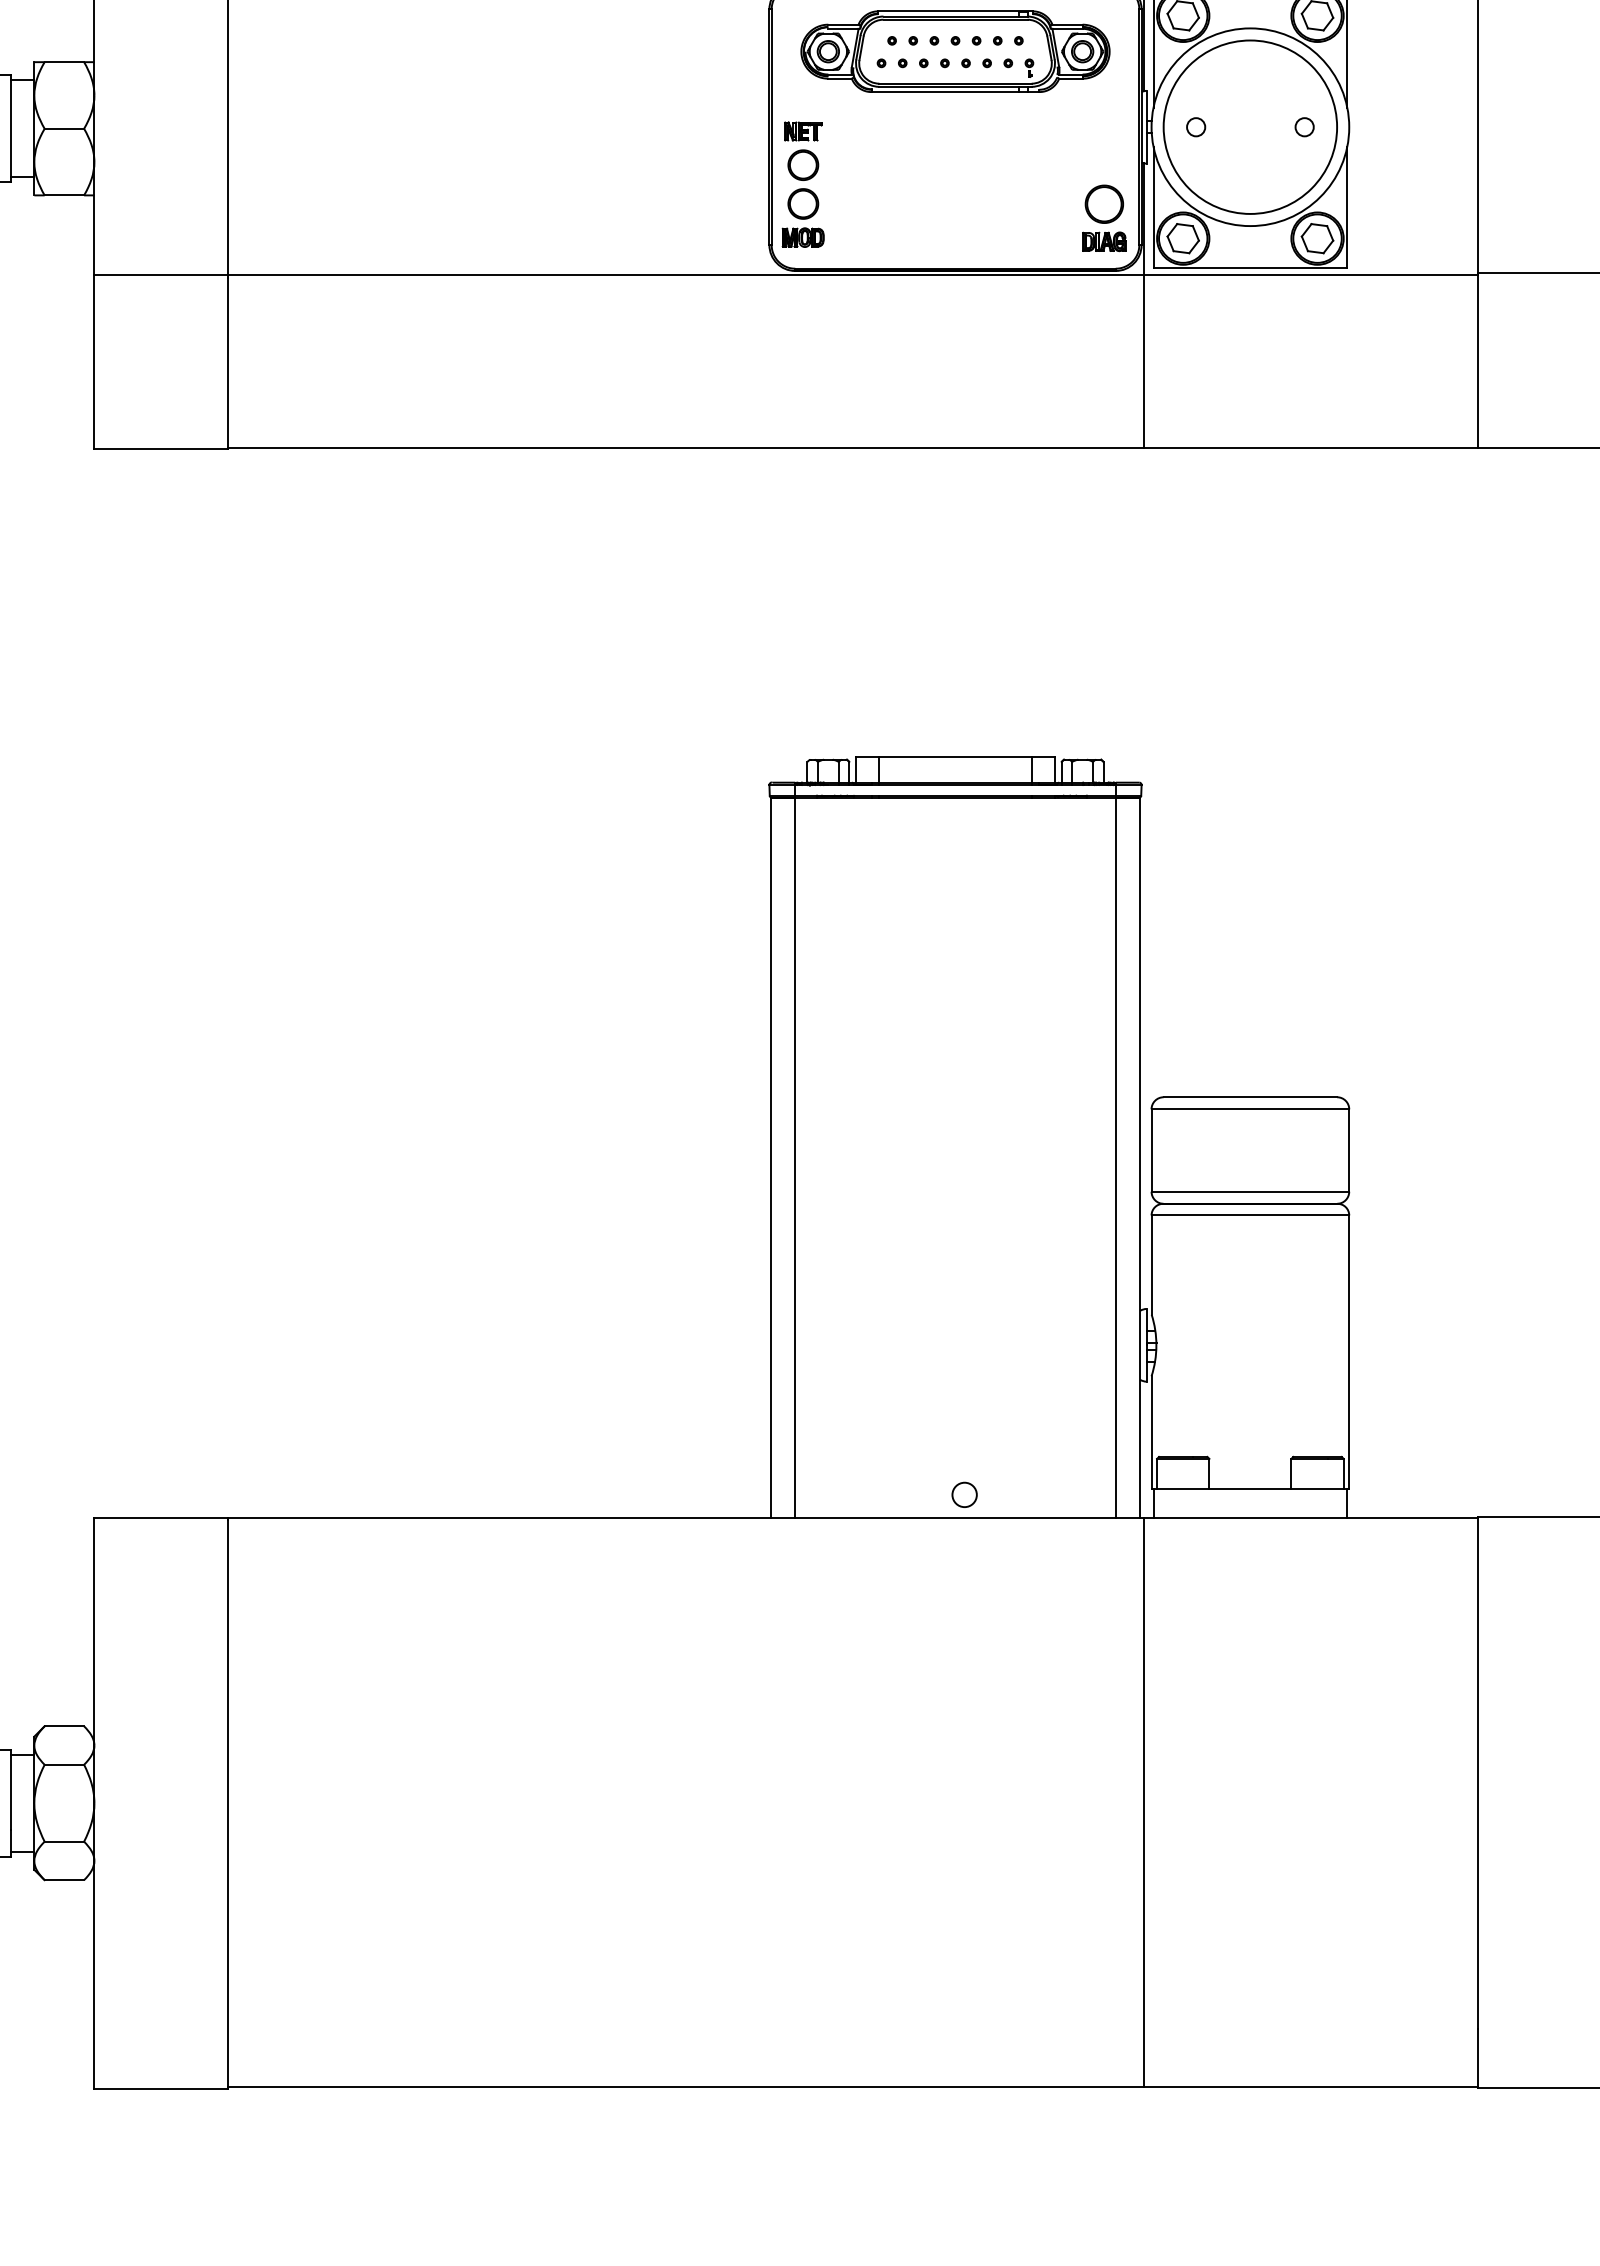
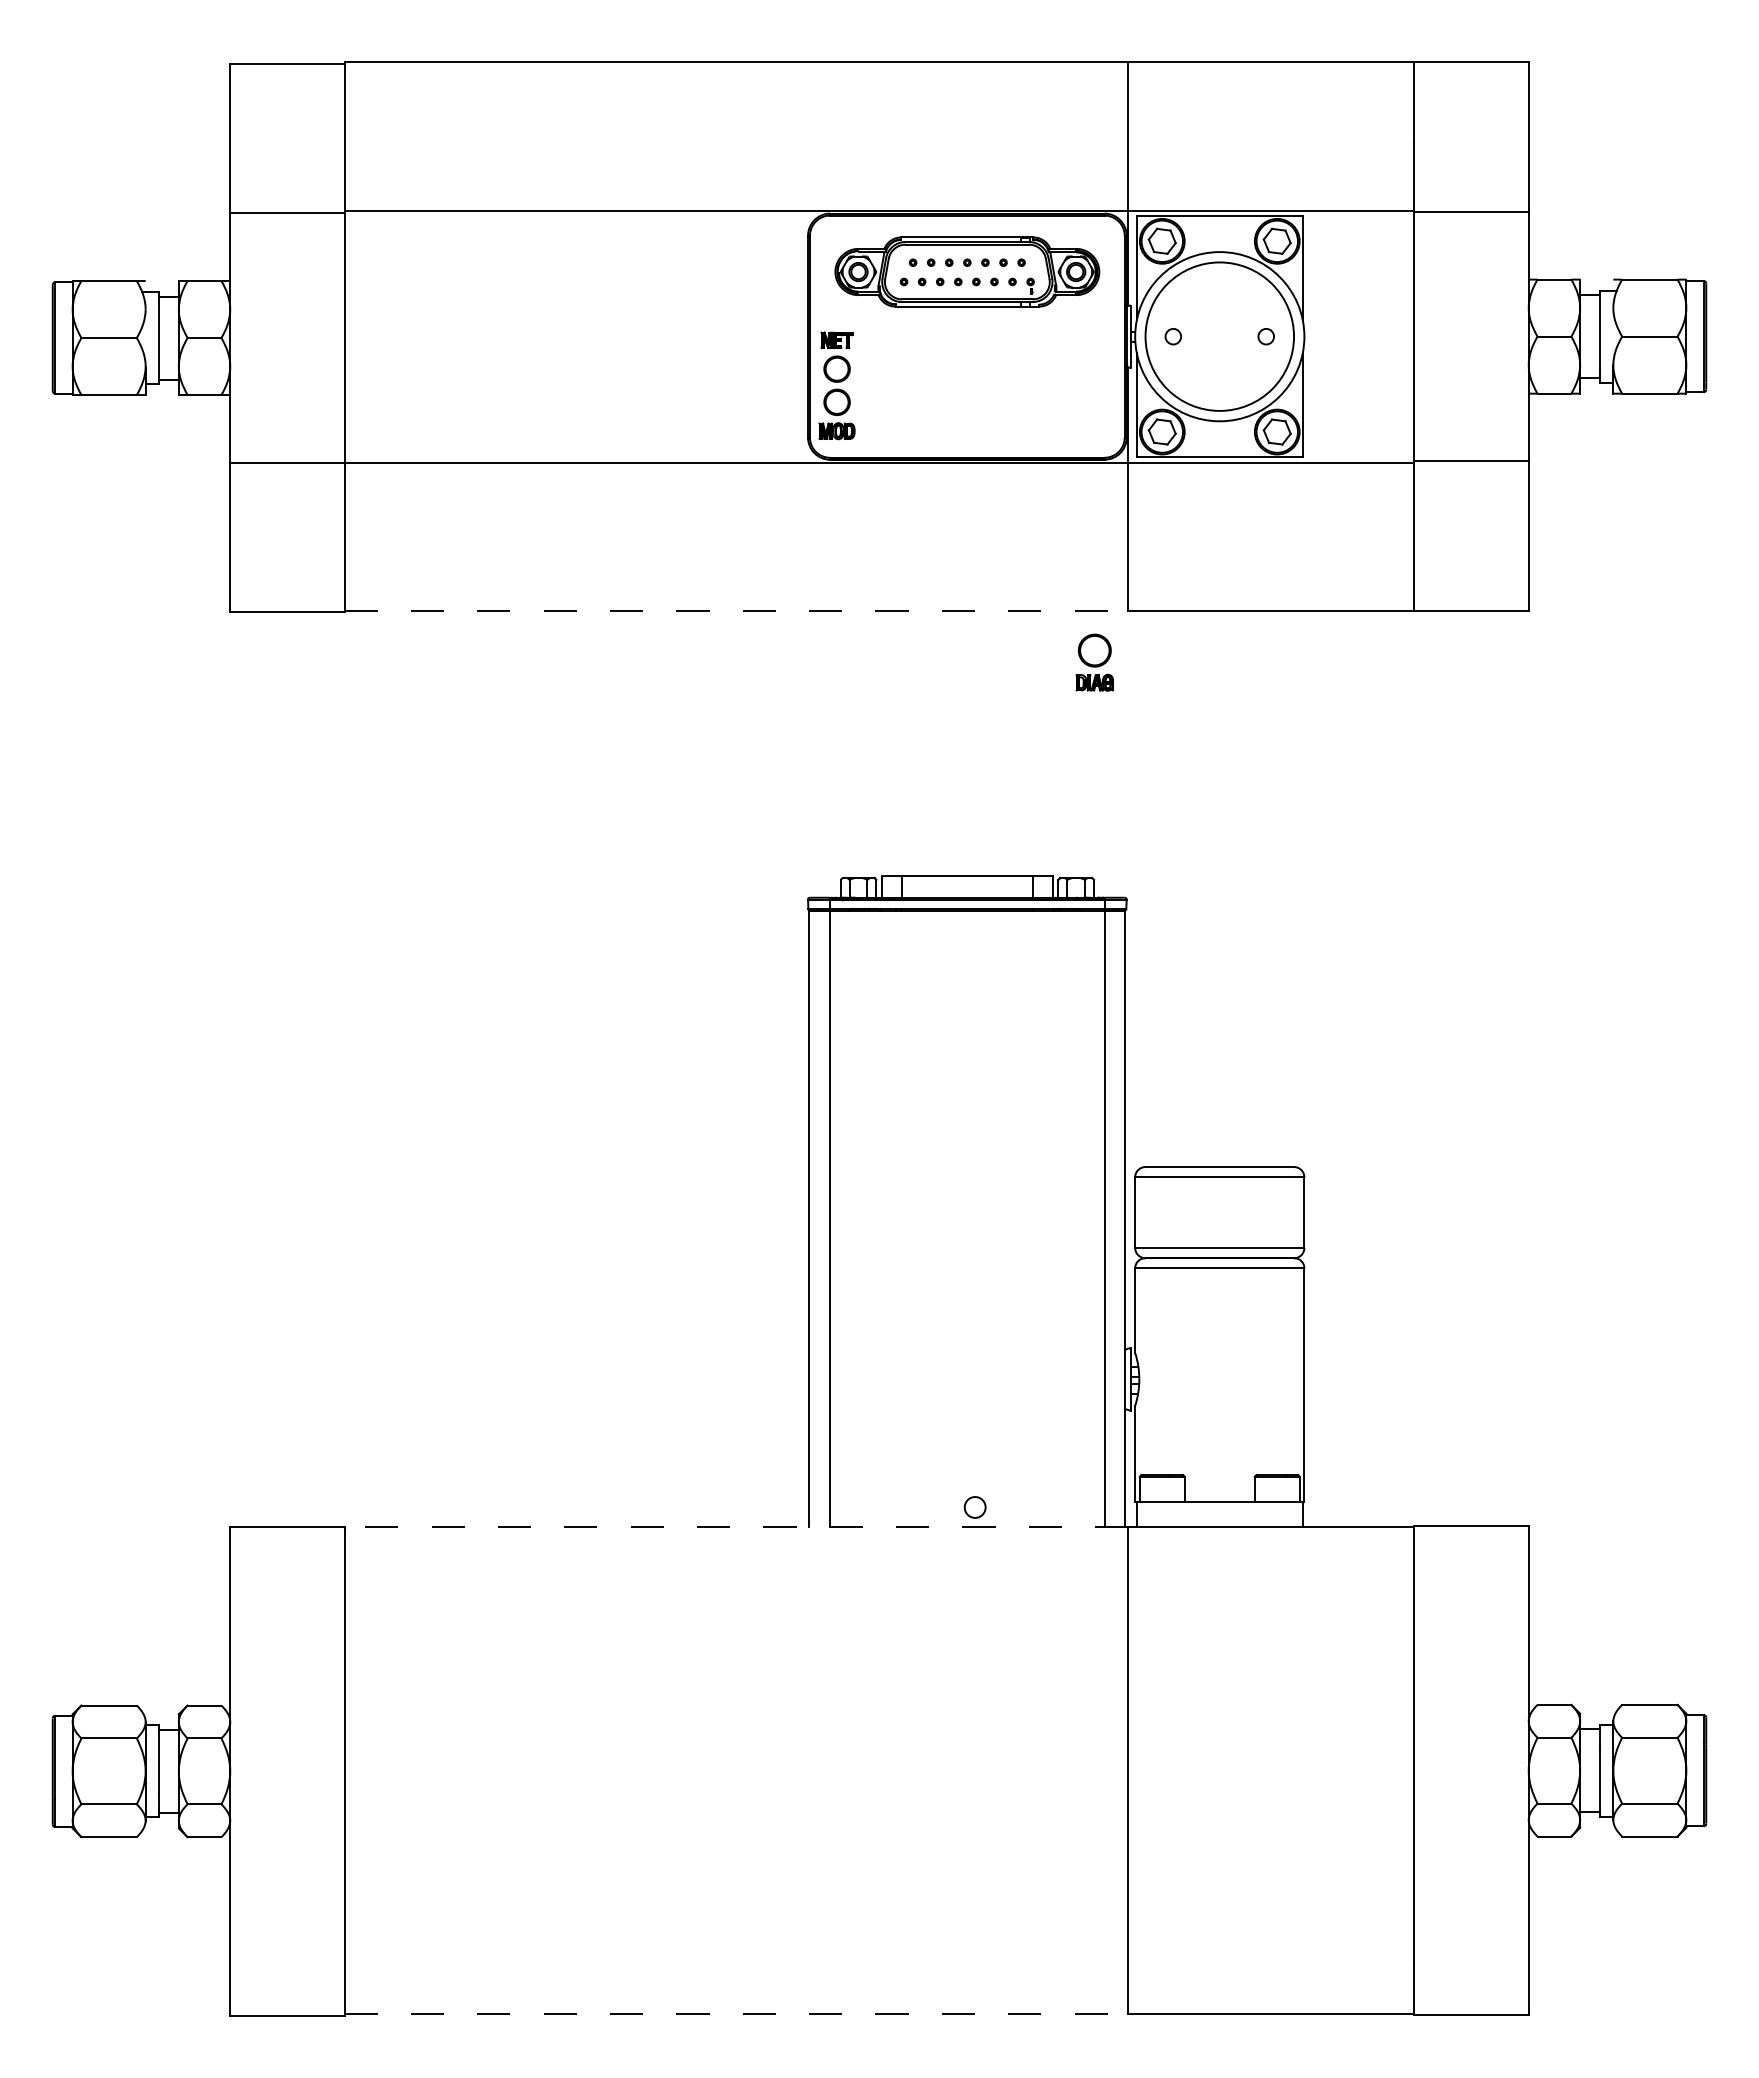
part: (1104, 218) -> (1094, 662), moved
line: (685, 448) -> (736, 611), solid -> dashed
line: (685, 1518) -> (736, 1527), solid -> dashed
line: (685, 2087) -> (736, 2014), solid -> dashed

